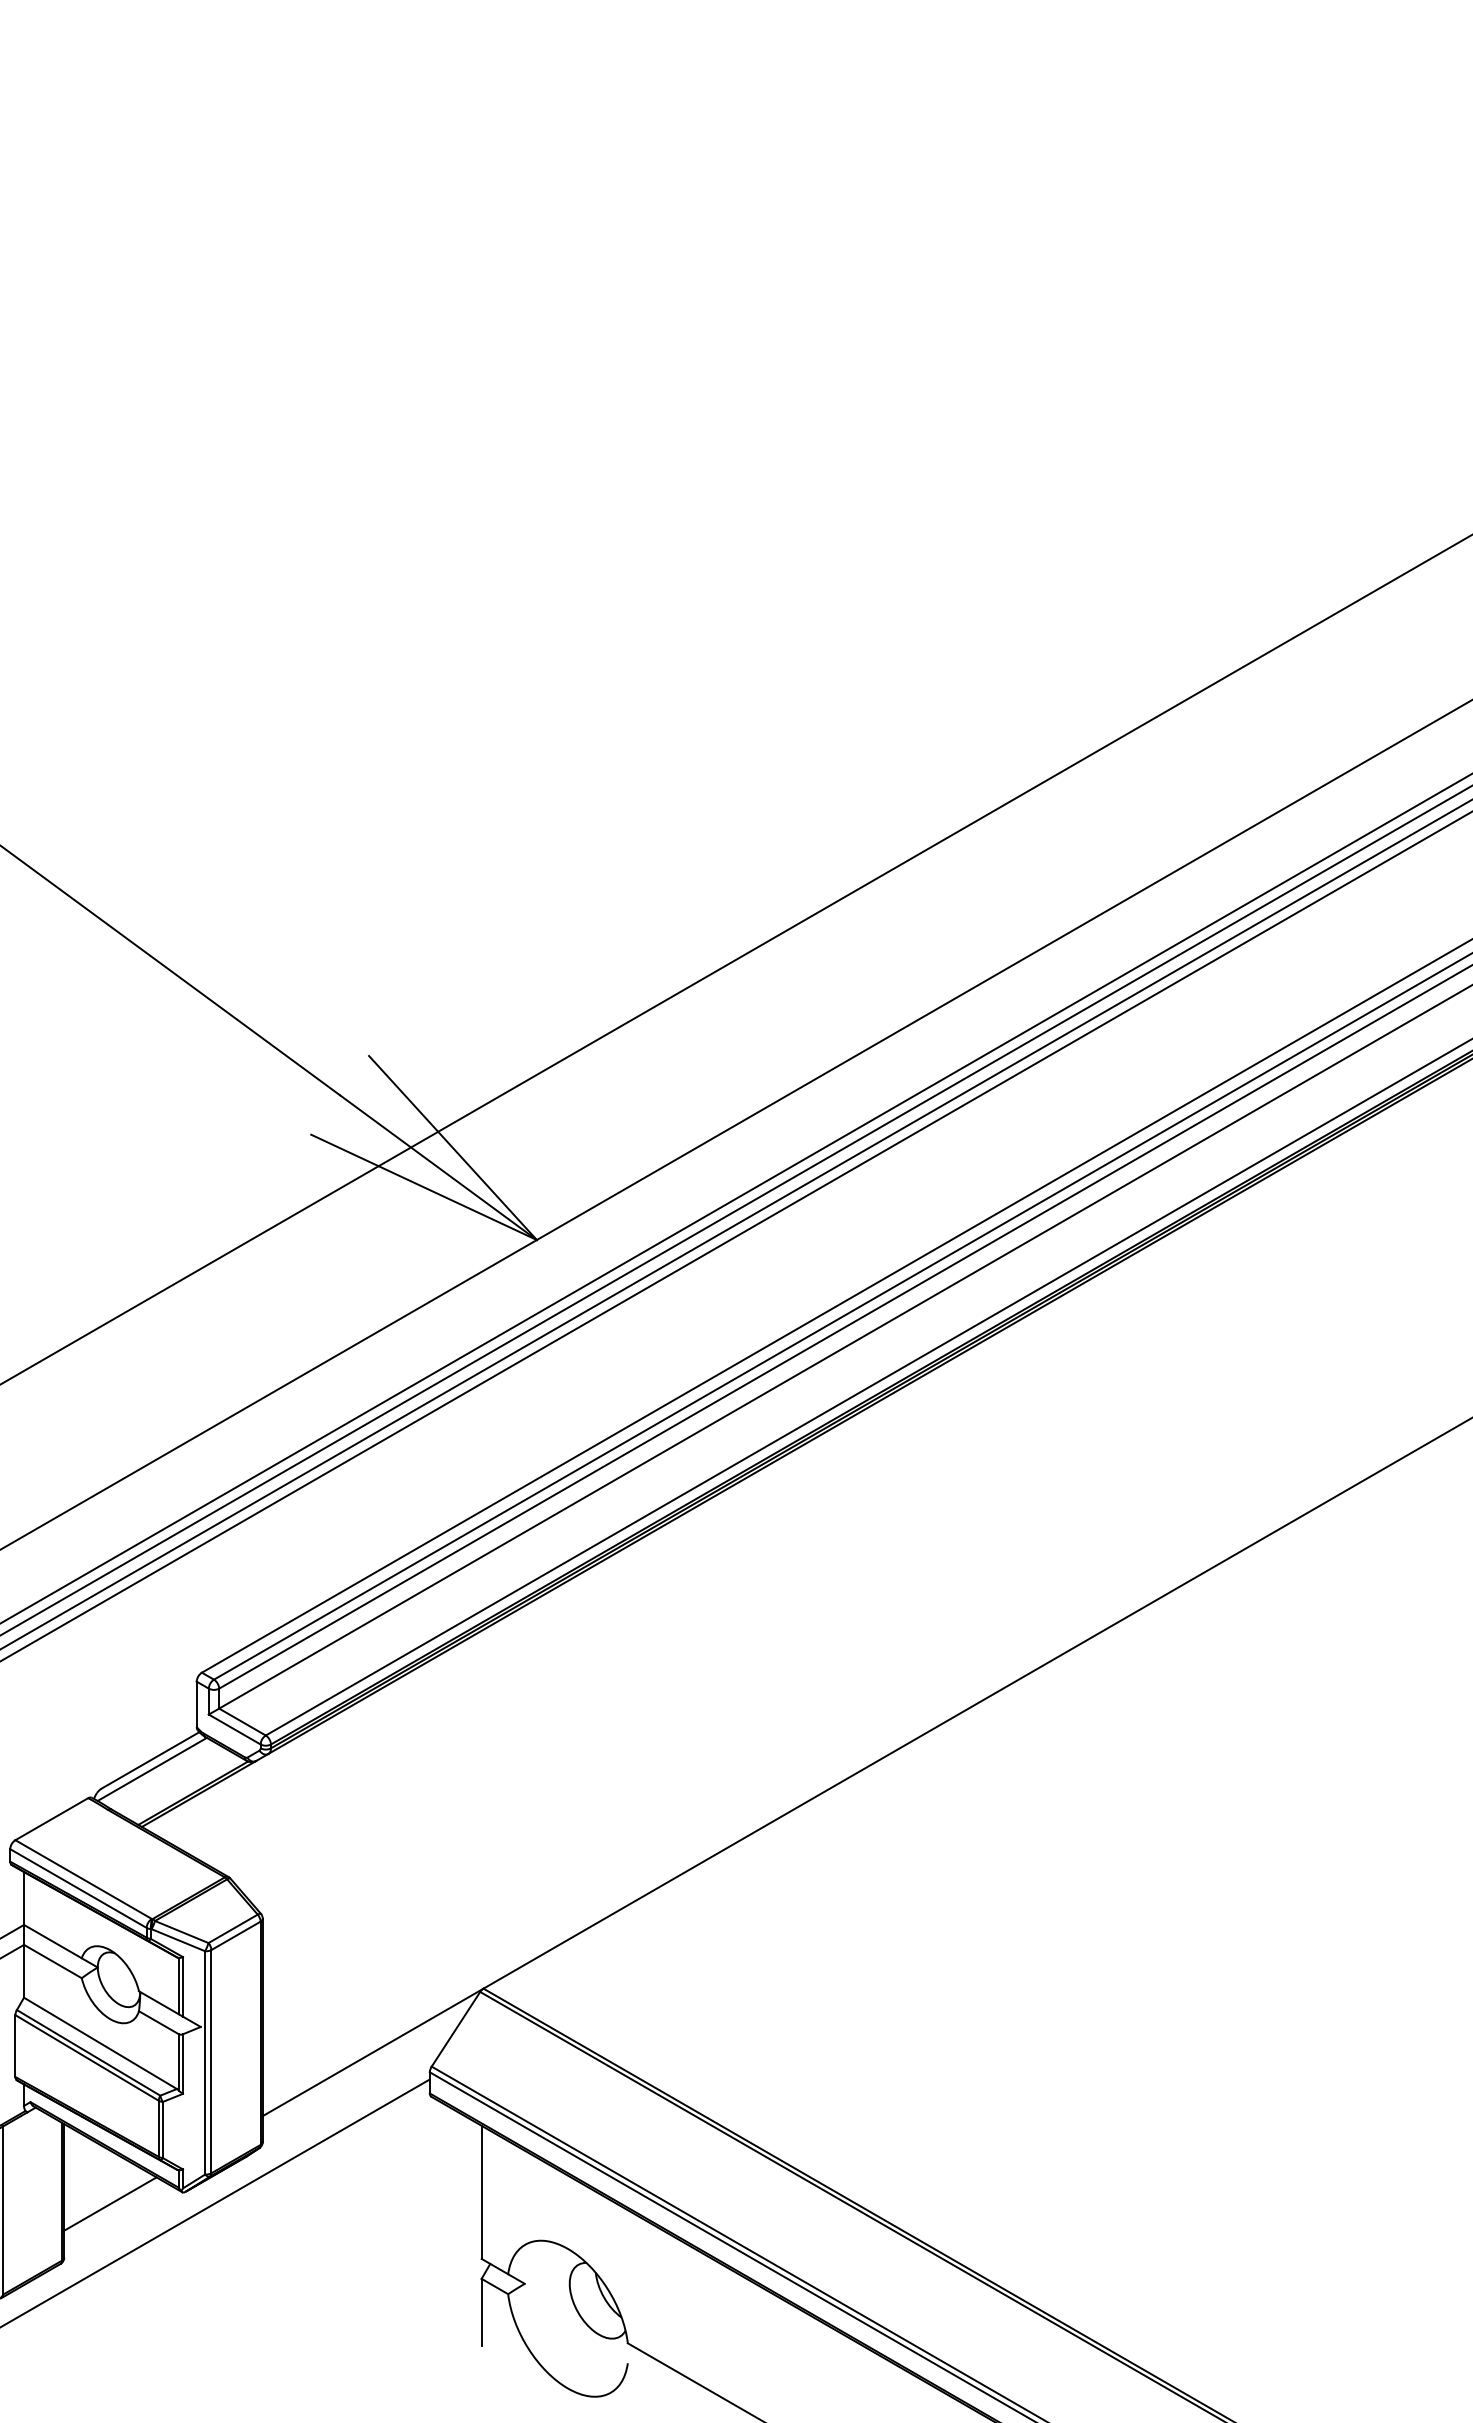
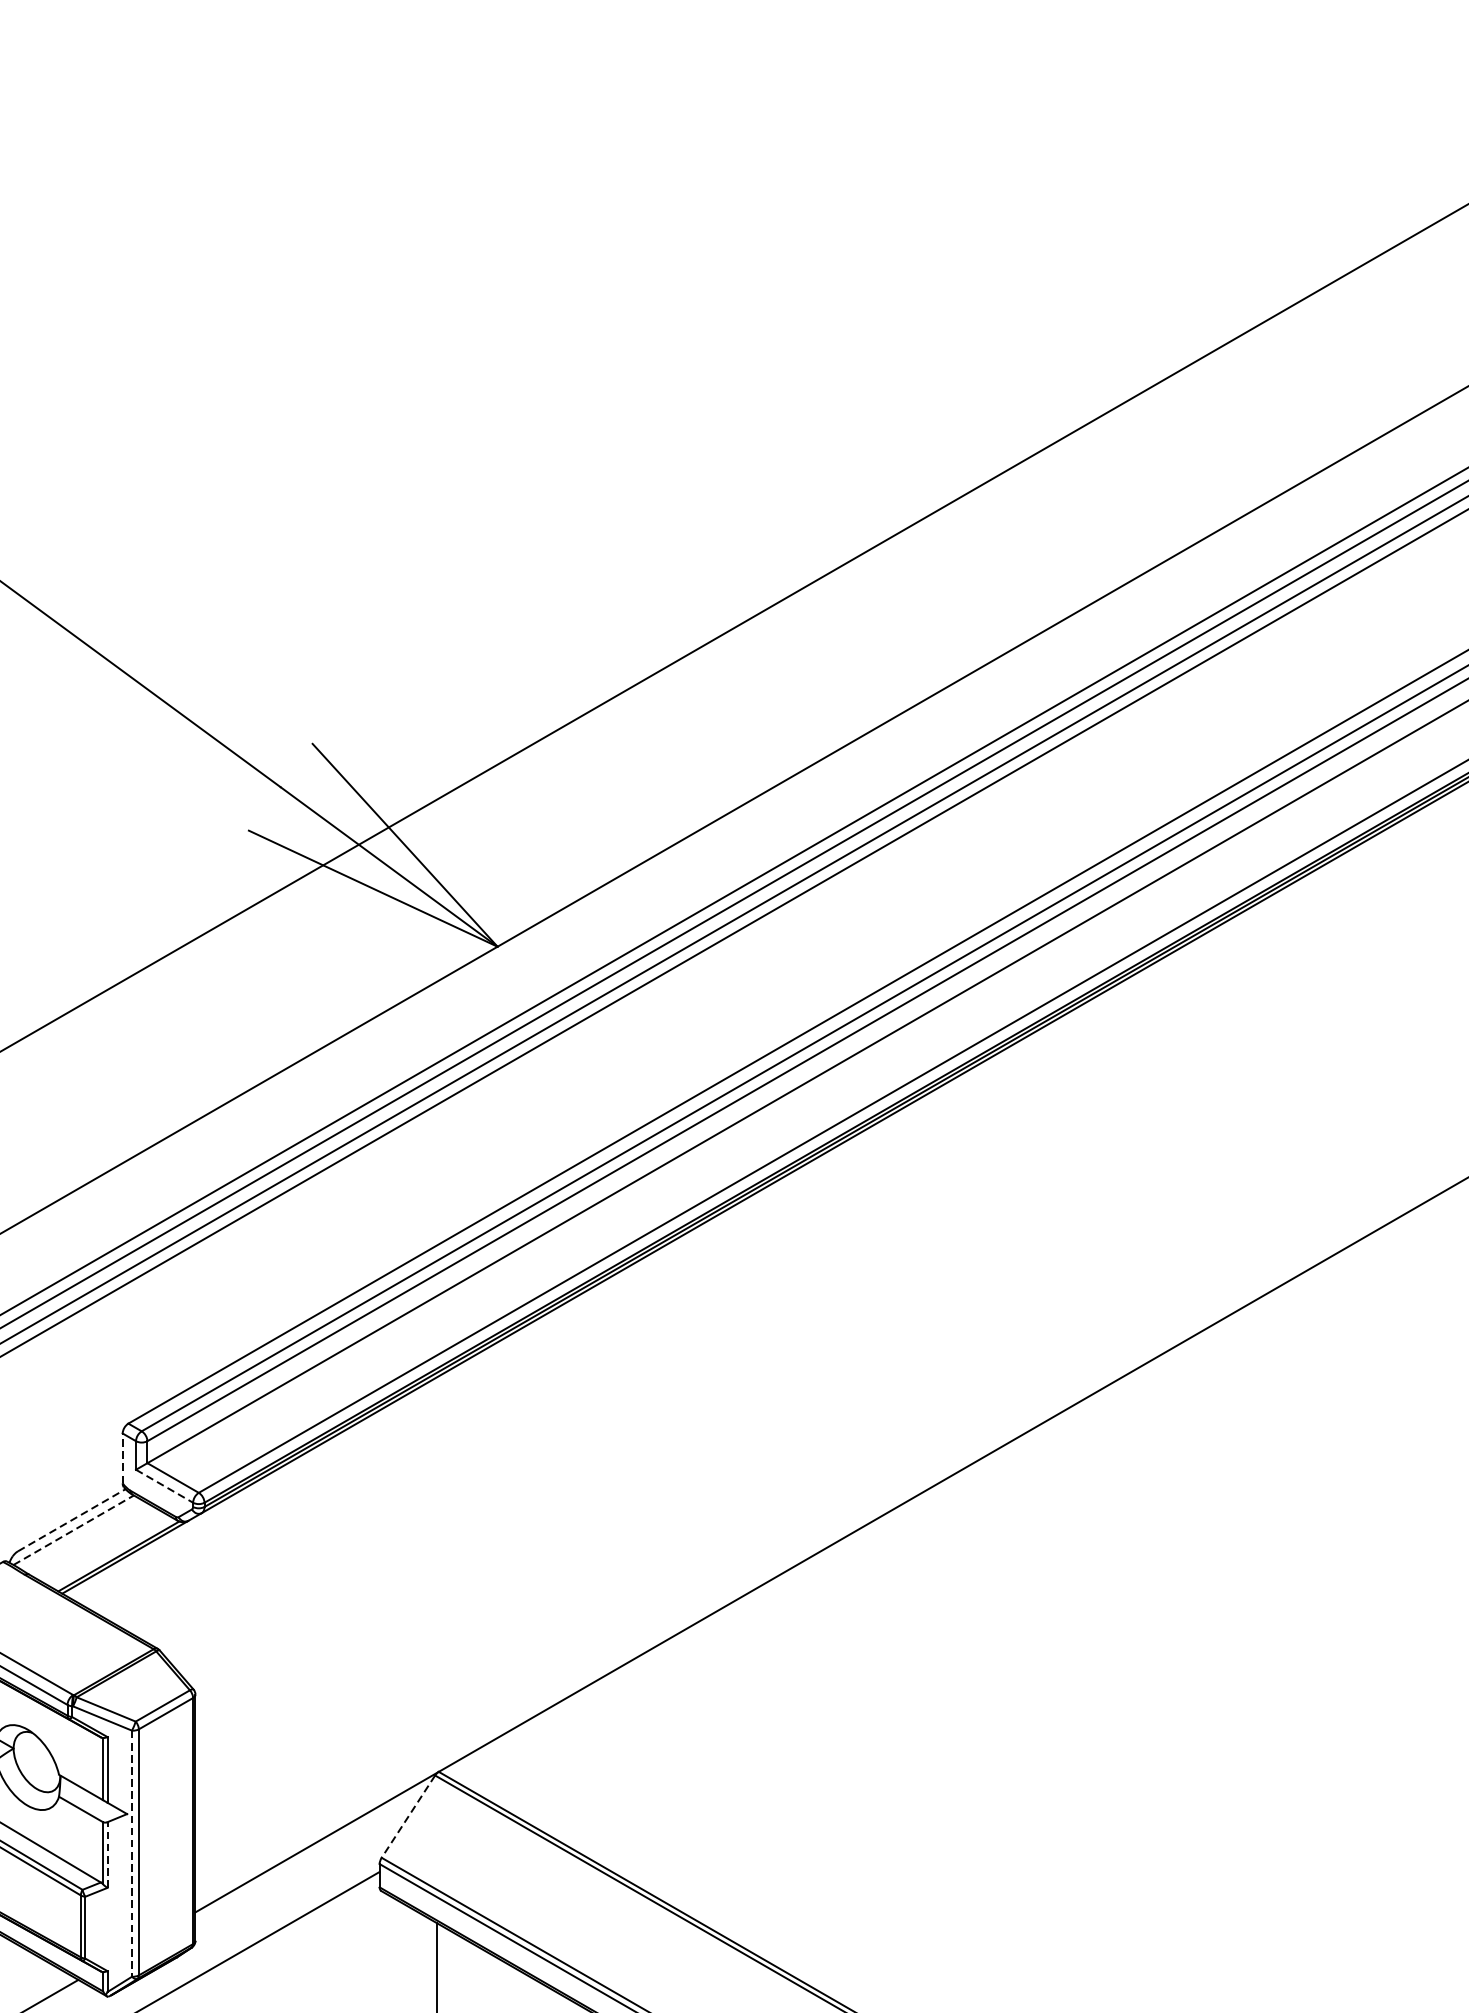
line: (196, 1704) -> (122, 1458), solid -> dashed
line: (234, 1729) -> (164, 1486), solid -> dashed
line: (150, 1760) -> (71, 1520), solid -> dashed
line: (152, 1769) -> (73, 1530), solid -> dashed
line: (455, 2029) -> (407, 1816), solid -> dashed
line: (205, 2062) -> (132, 1853), solid -> dashed
line: (183, 2064) -> (108, 1855), solid -> dashed

